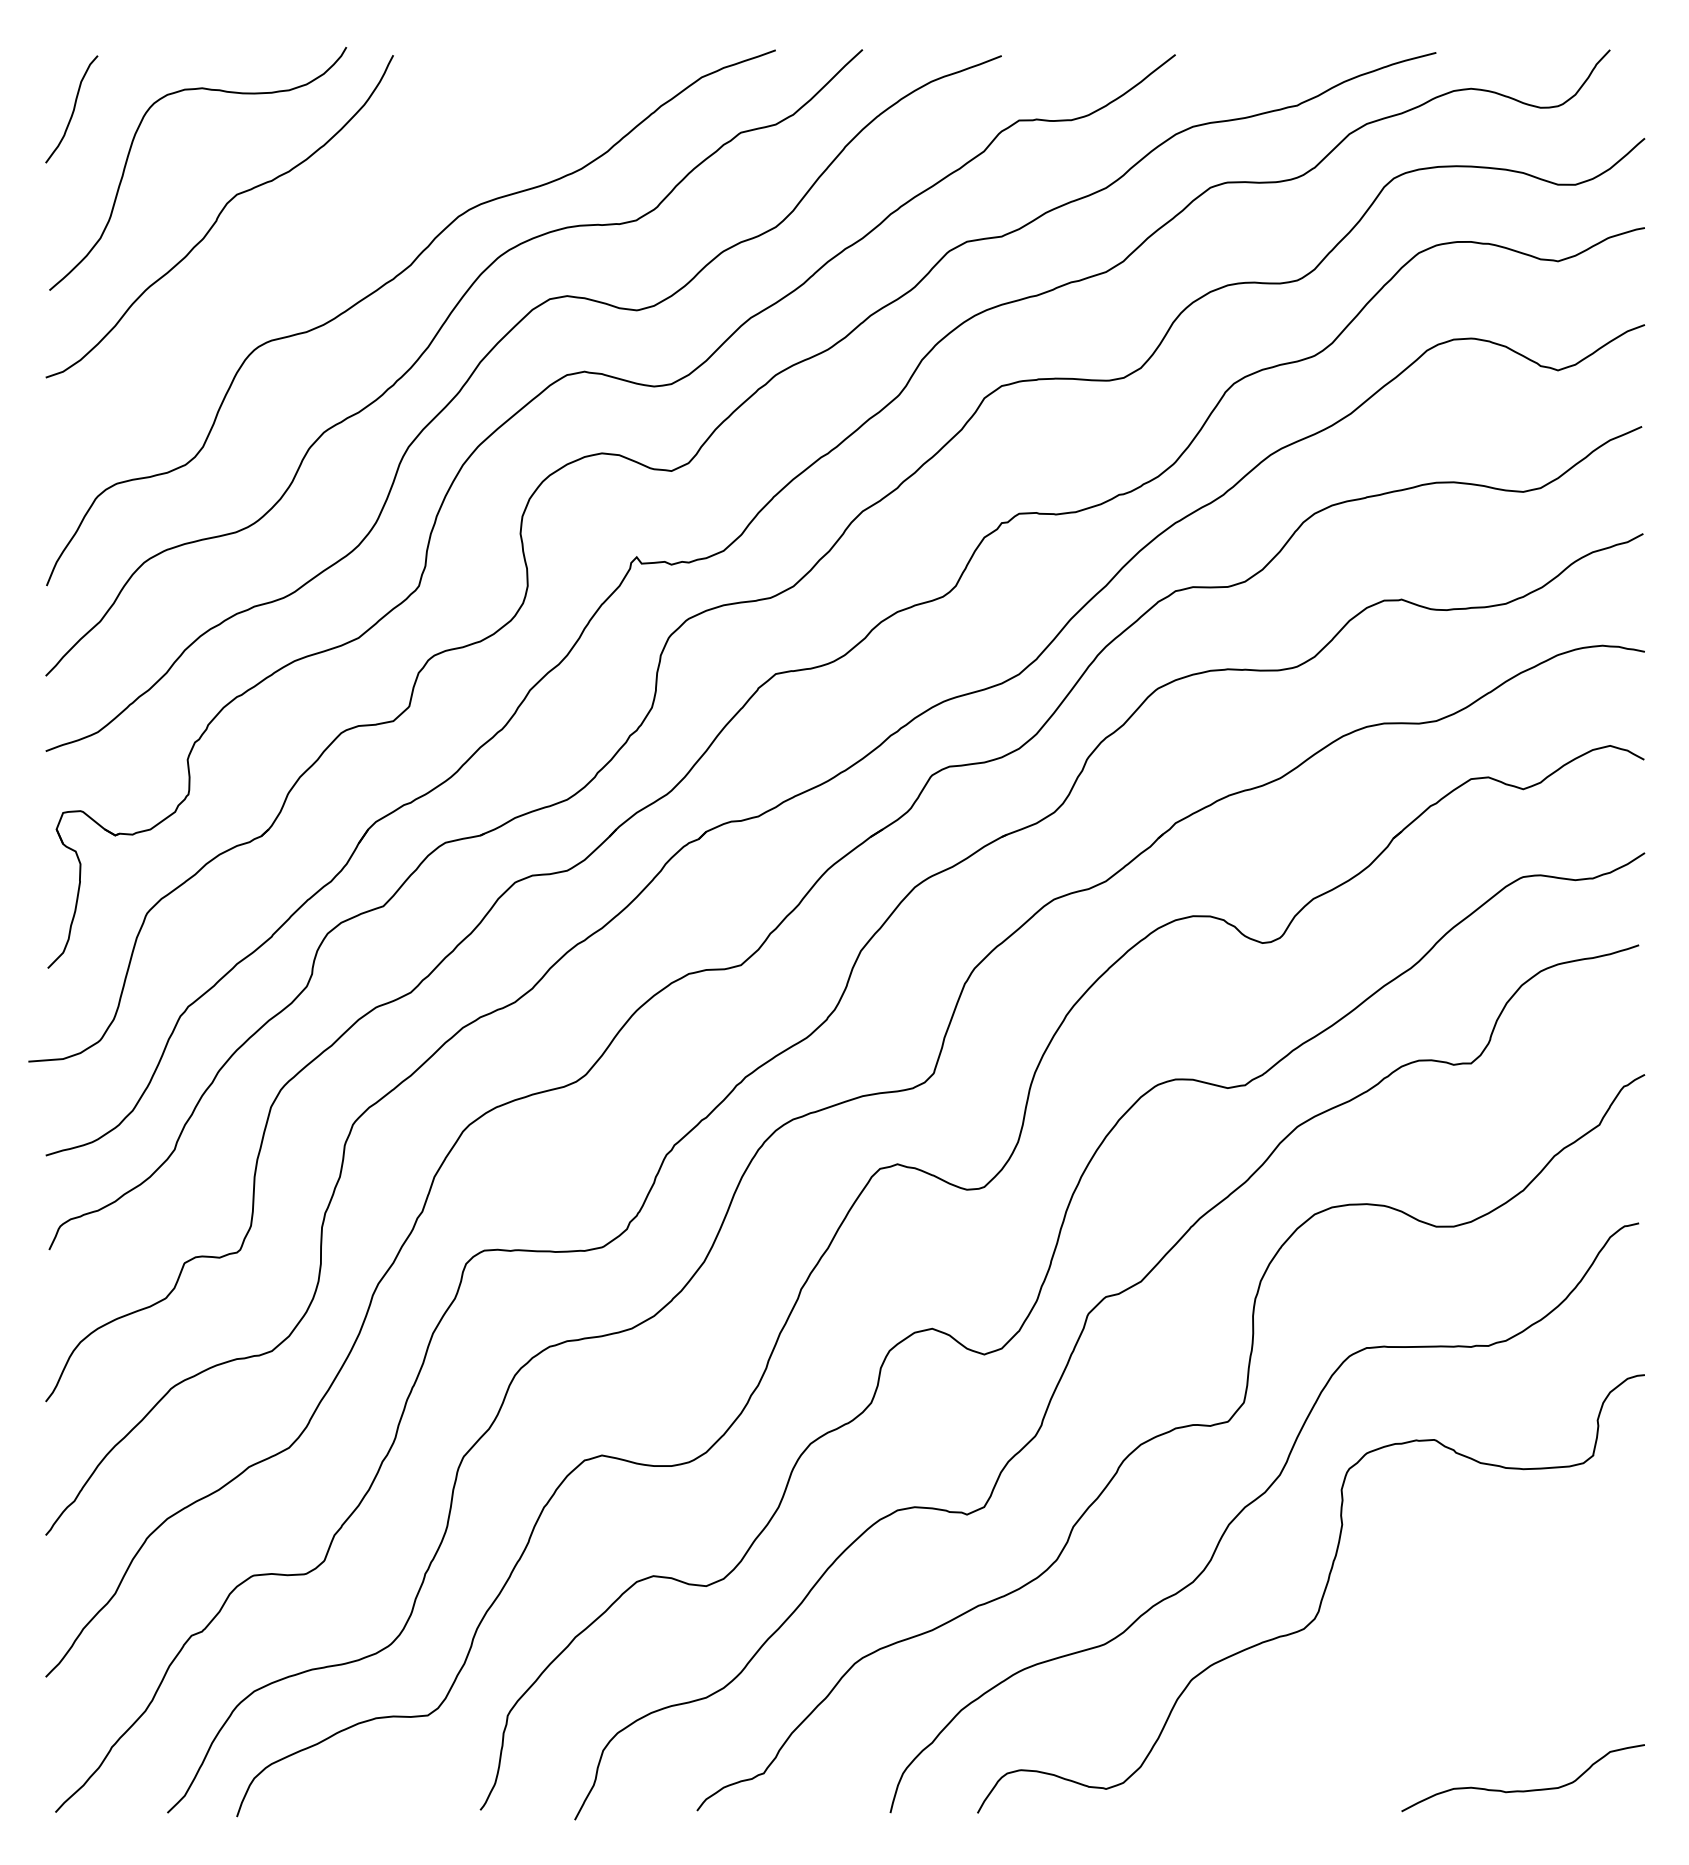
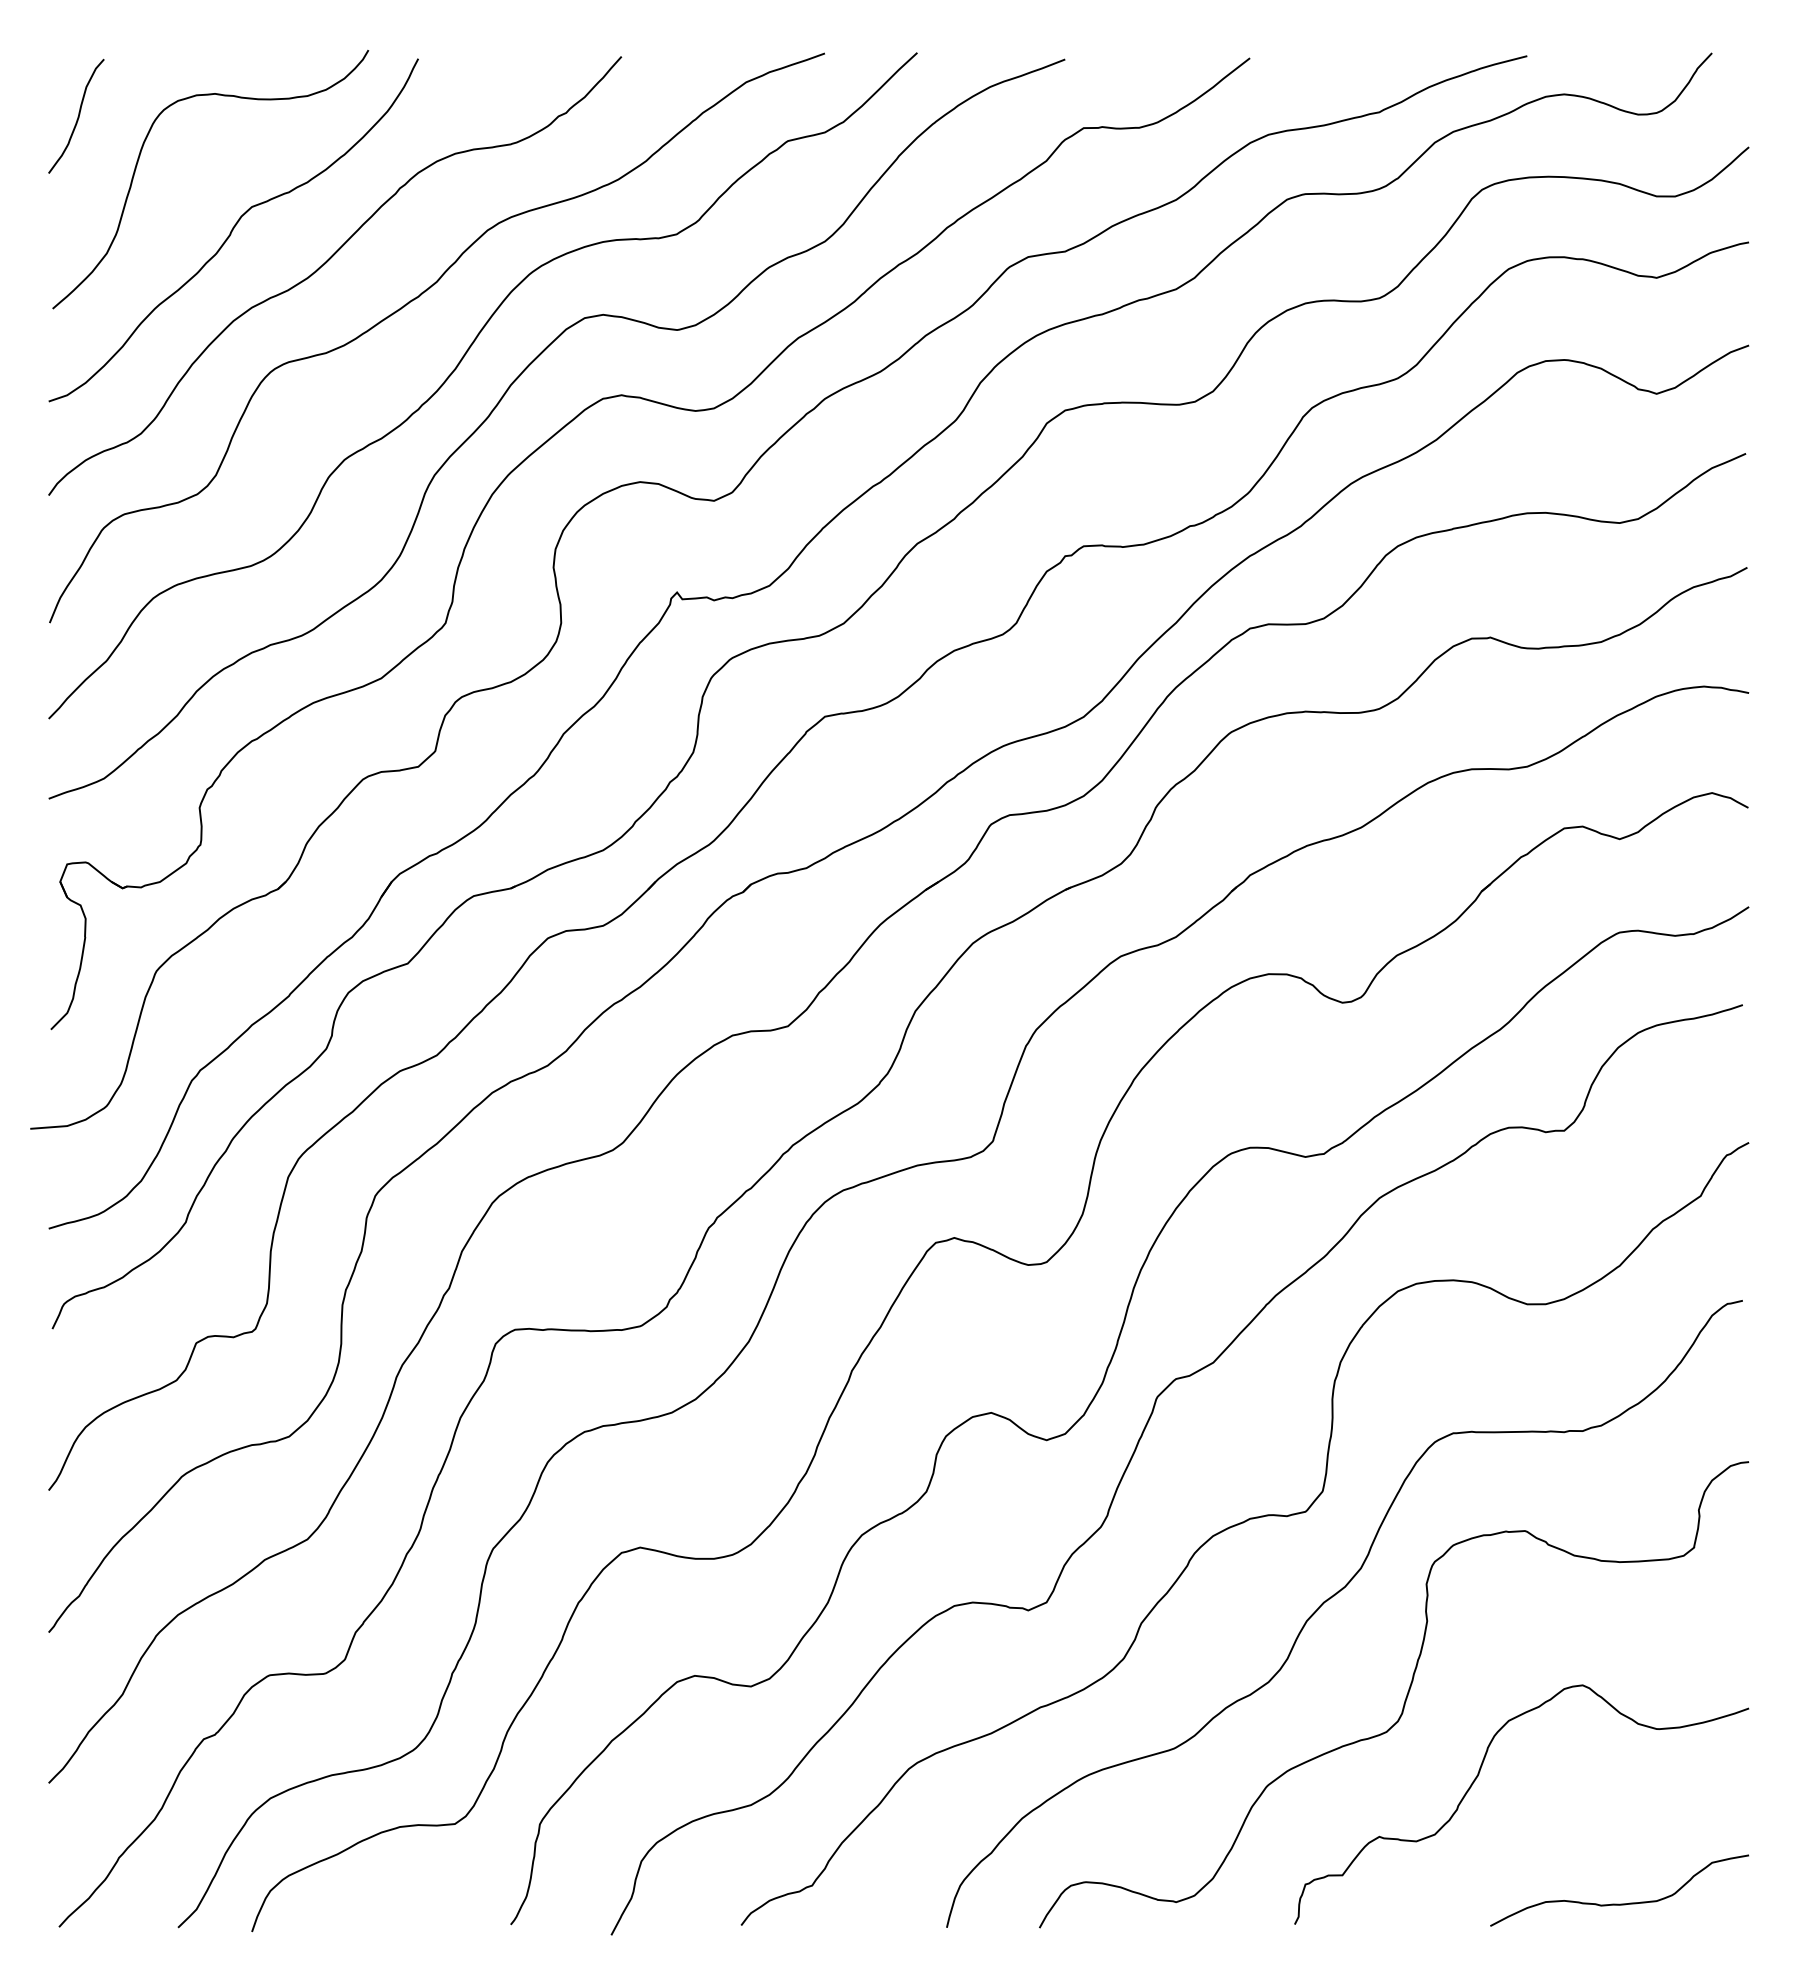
curve: (306, 248) -> (325, 264), added
curve: (1390, 1670) -> (1478, 1776), added

